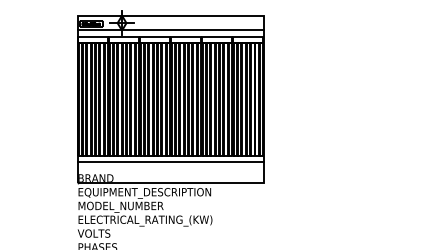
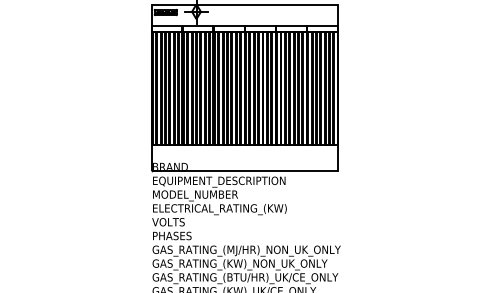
line: (171, 30) -> (245, 19), removed
line: (171, 161) -> (245, 150), removed

